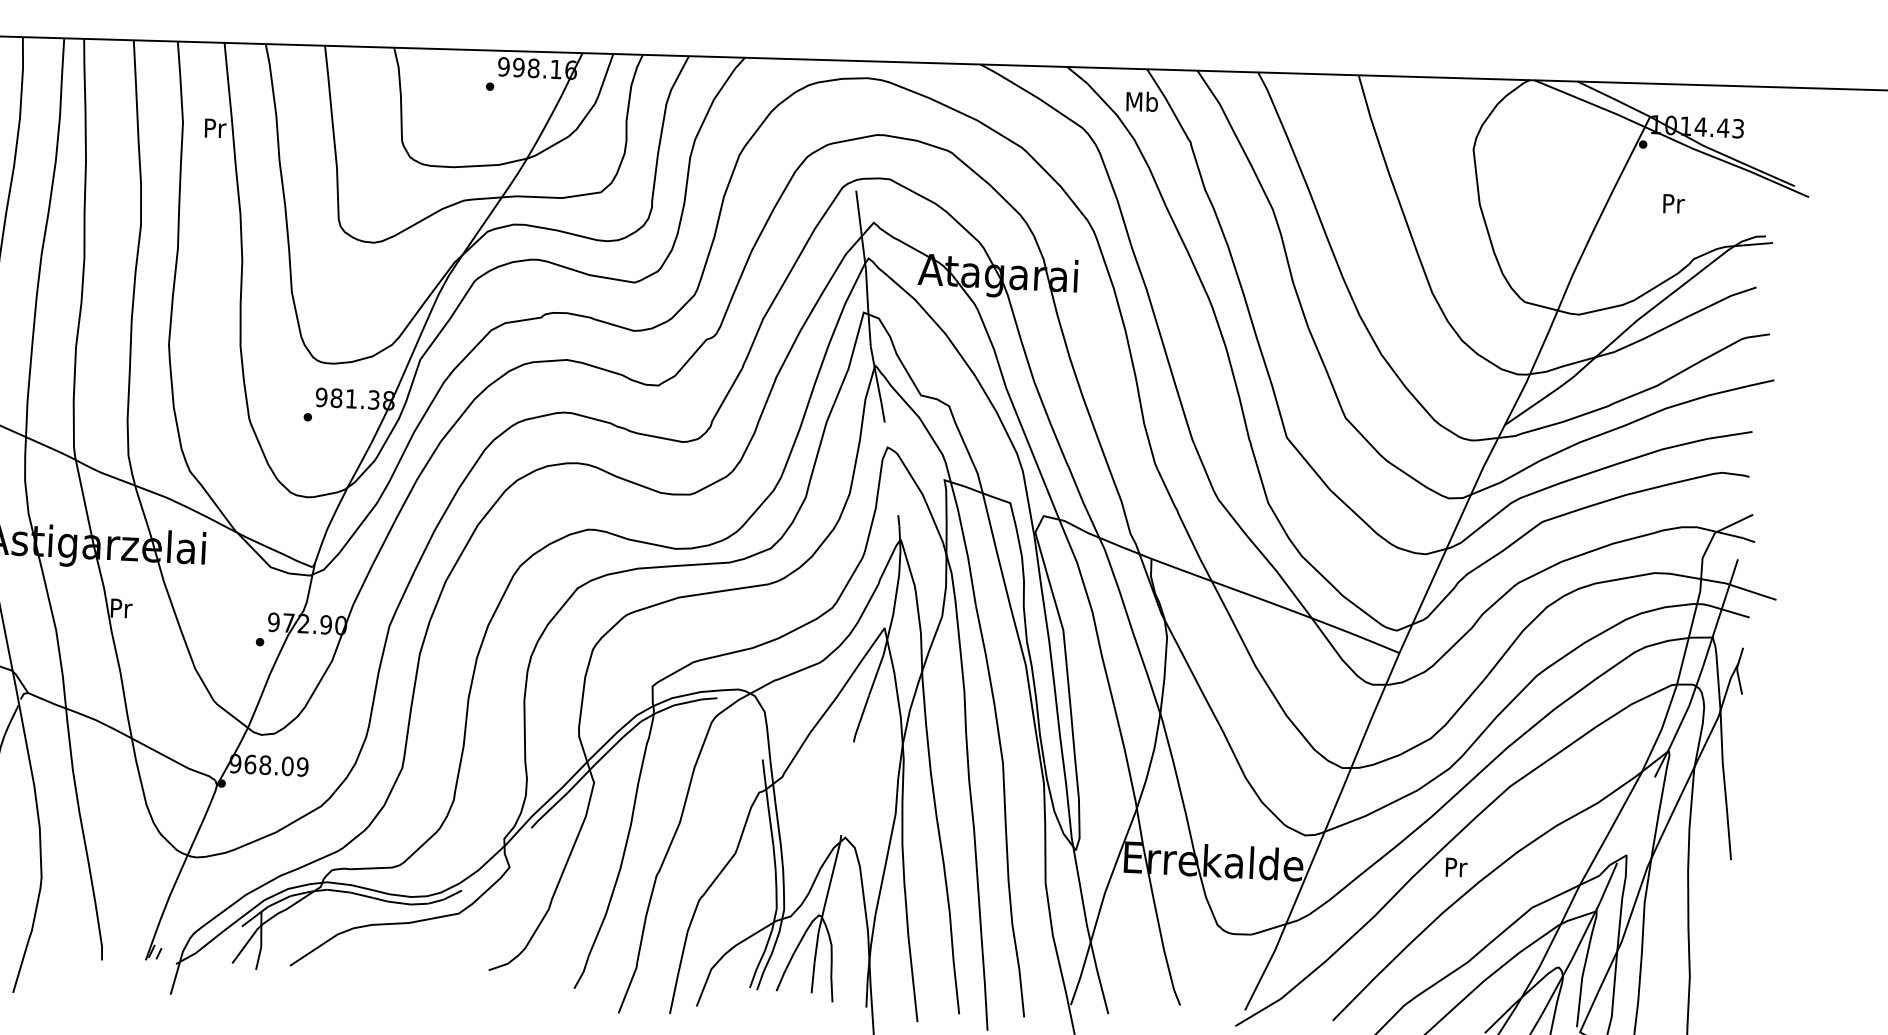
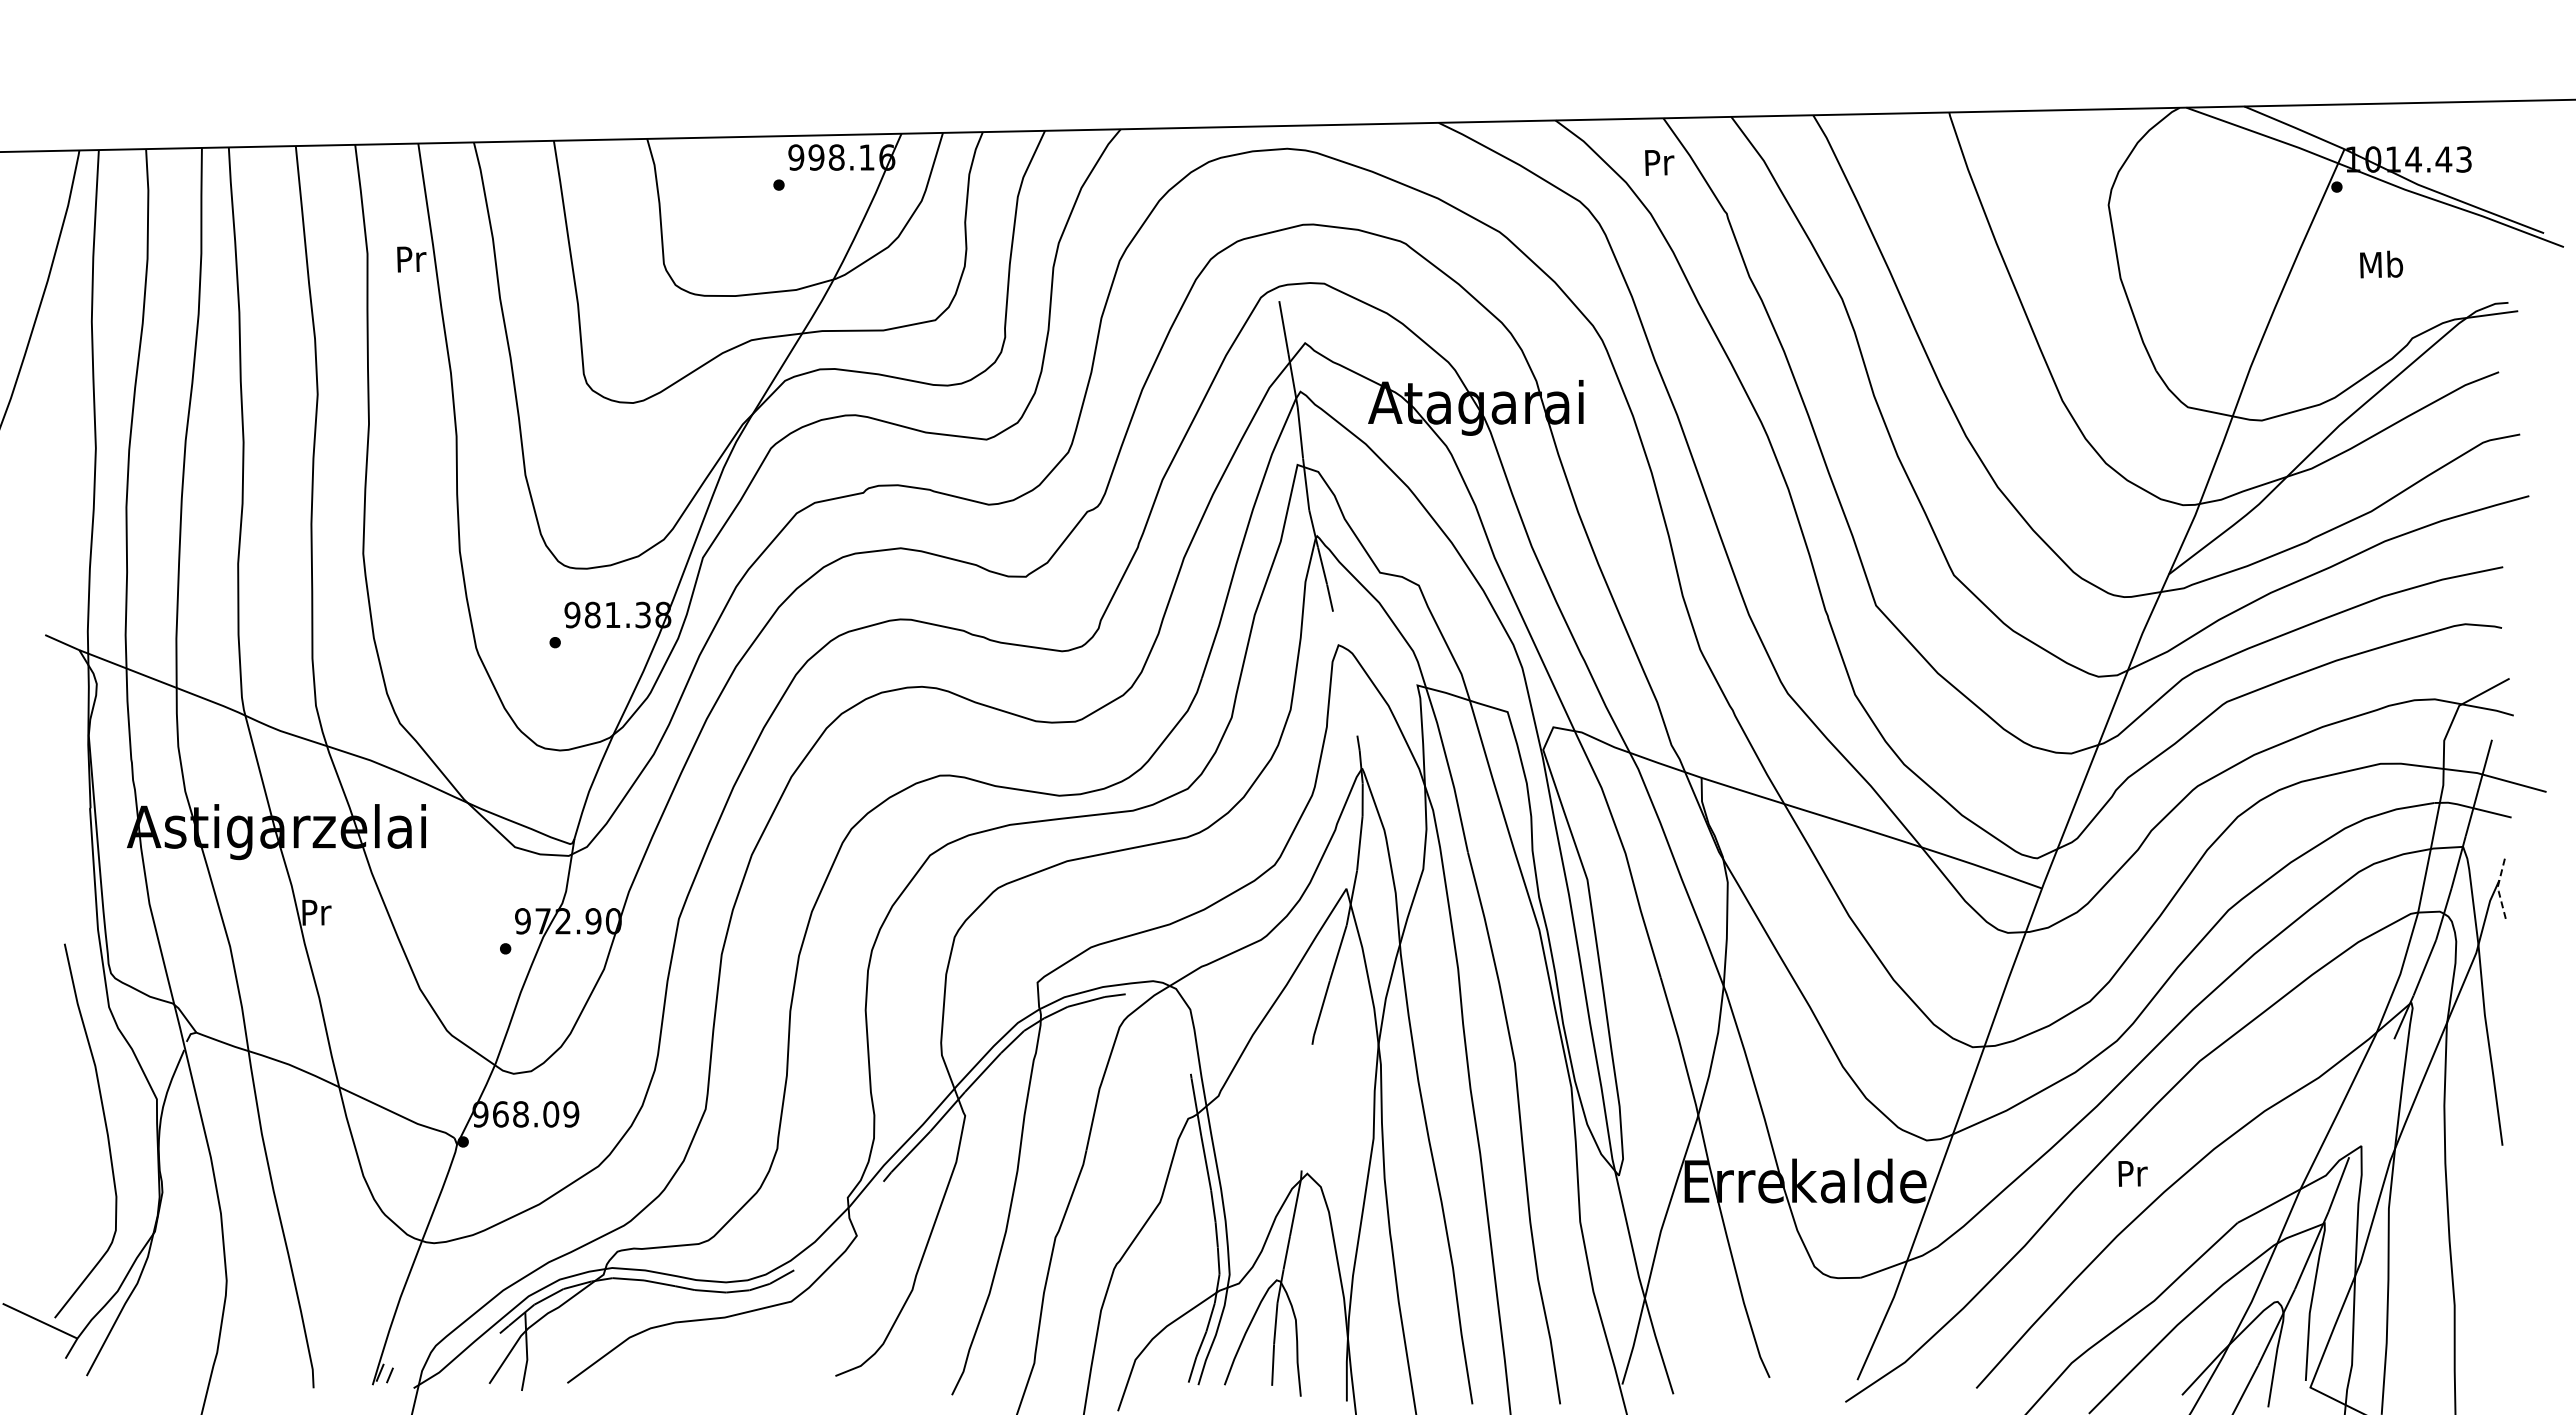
text: (1141, 101) -> (1658, 162), Mb -> Pr
text: (1673, 203) -> (2381, 264), Pr -> Mb
line: (1737, 671) -> (2498, 890), solid -> dashed

